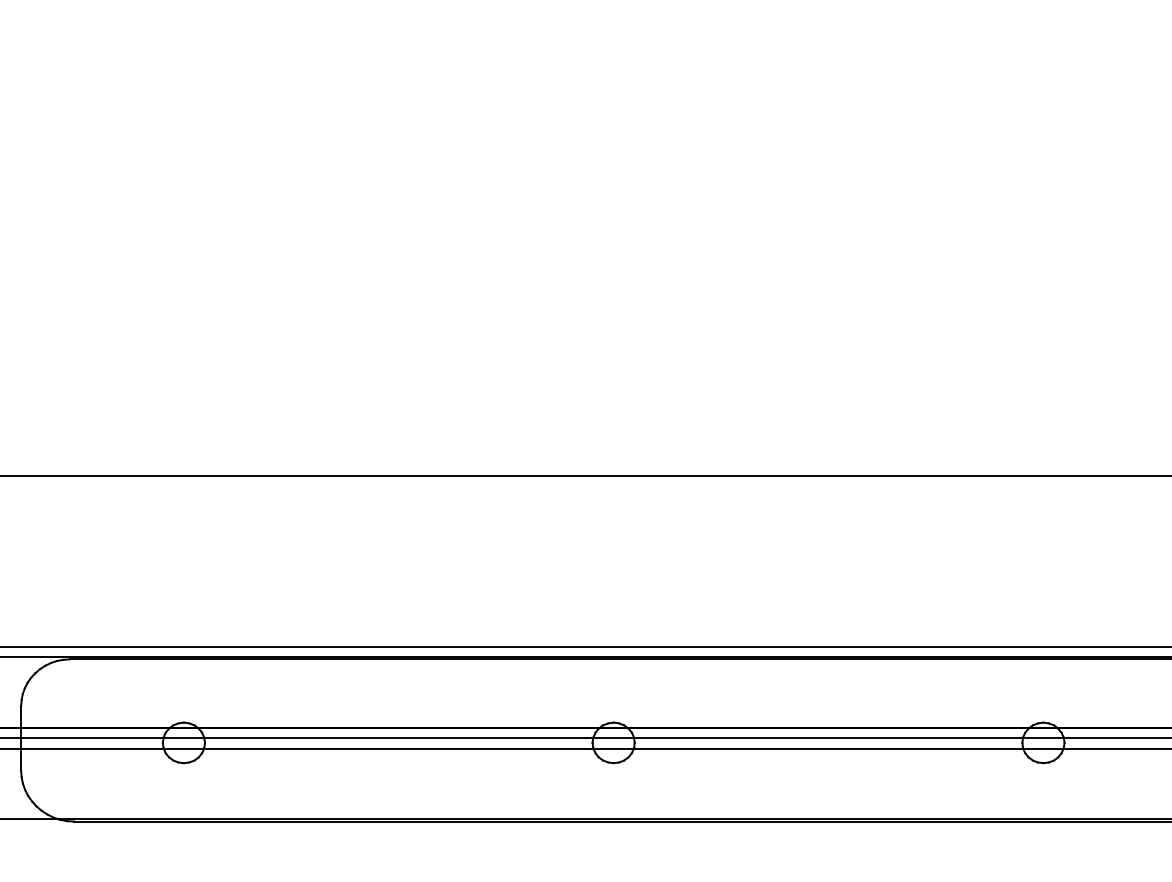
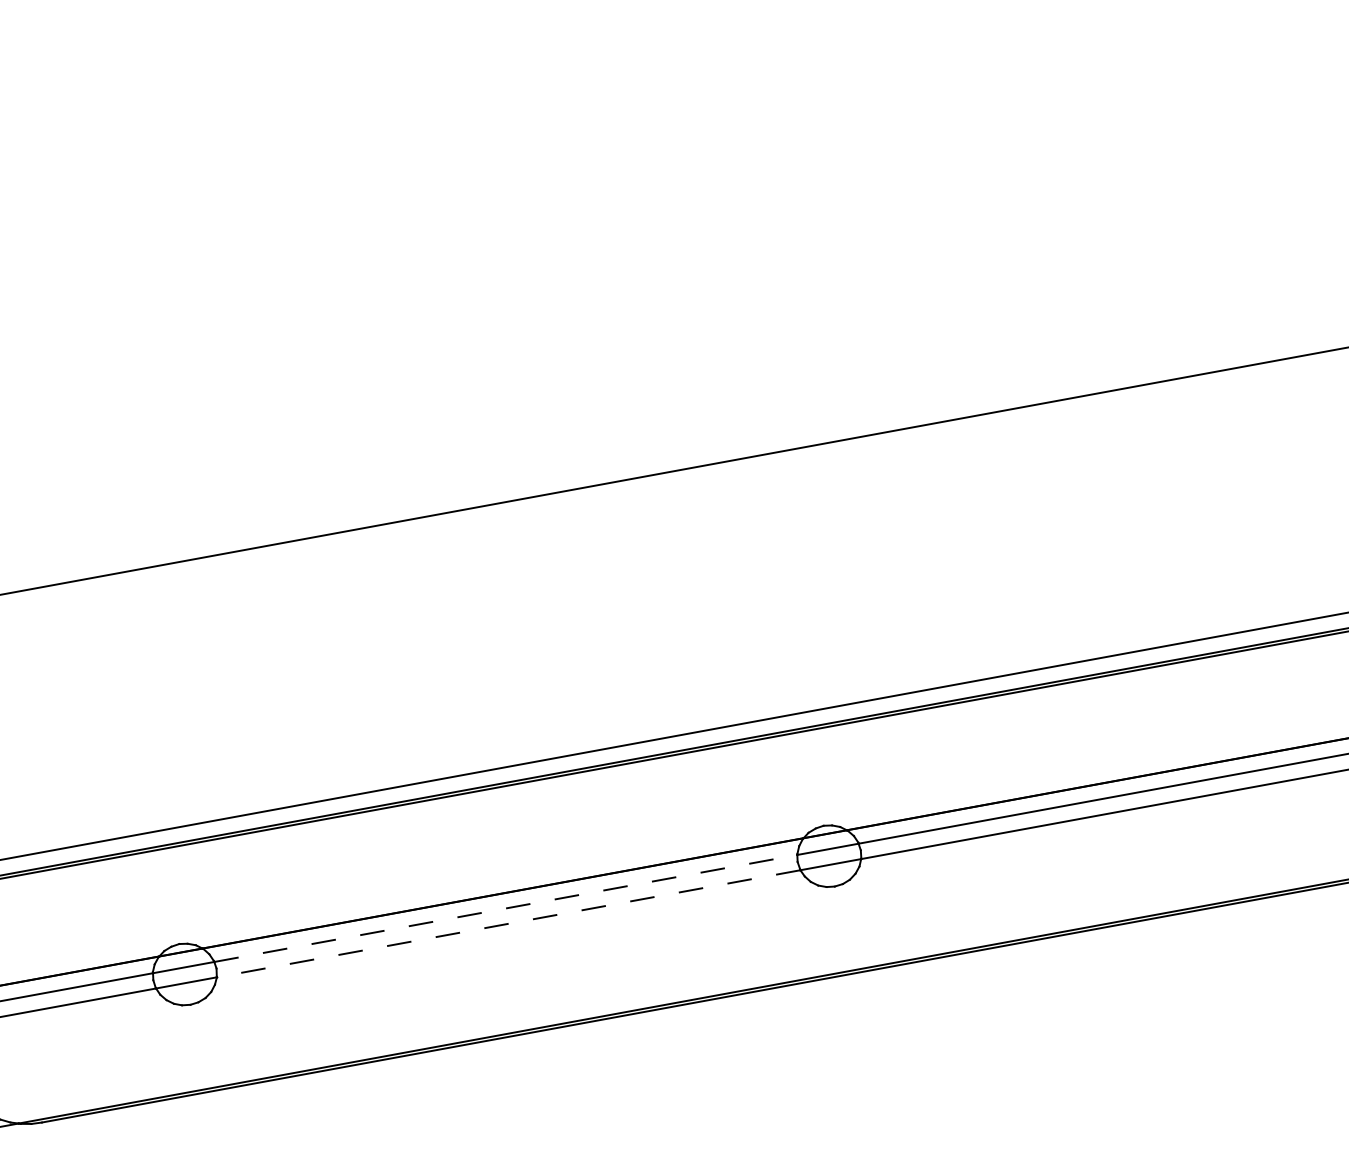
line: (399, 738) -> (506, 908), solid -> dashed
line: (398, 748) -> (508, 923), solid -> dashed

